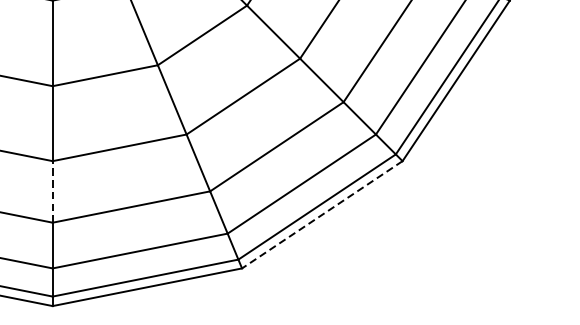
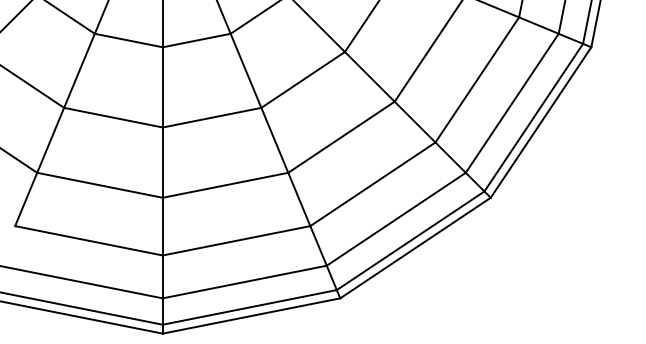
line: (52, 191) -> (162, 226), dashed -> solid
line: (322, 215) -> (415, 248), dashed -> solid

